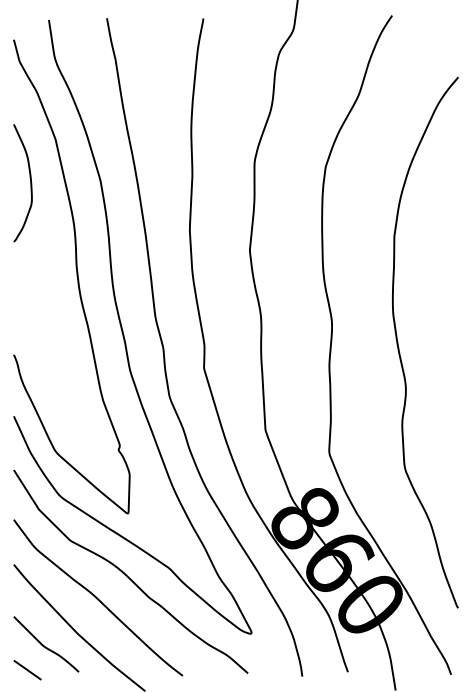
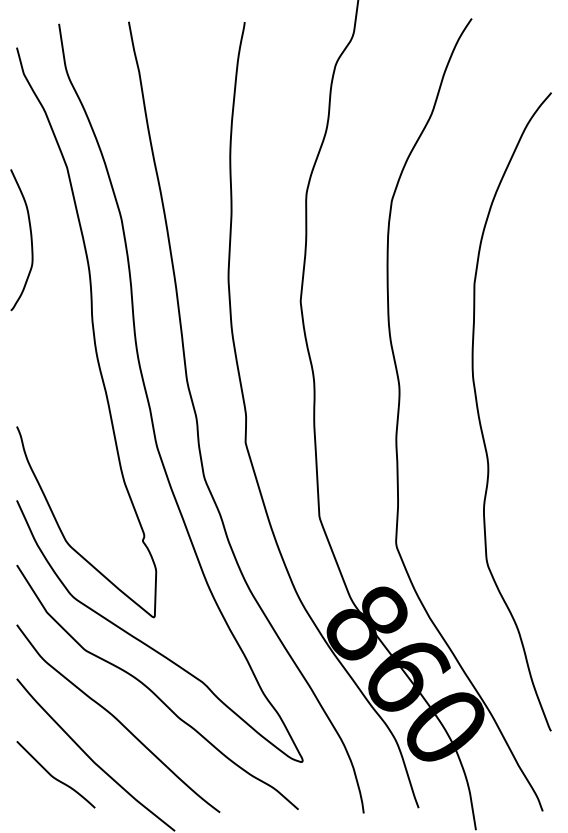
curve: (30, 183) -> (30, 240), moved
line: (27, 669) -> (33, 805), removed

